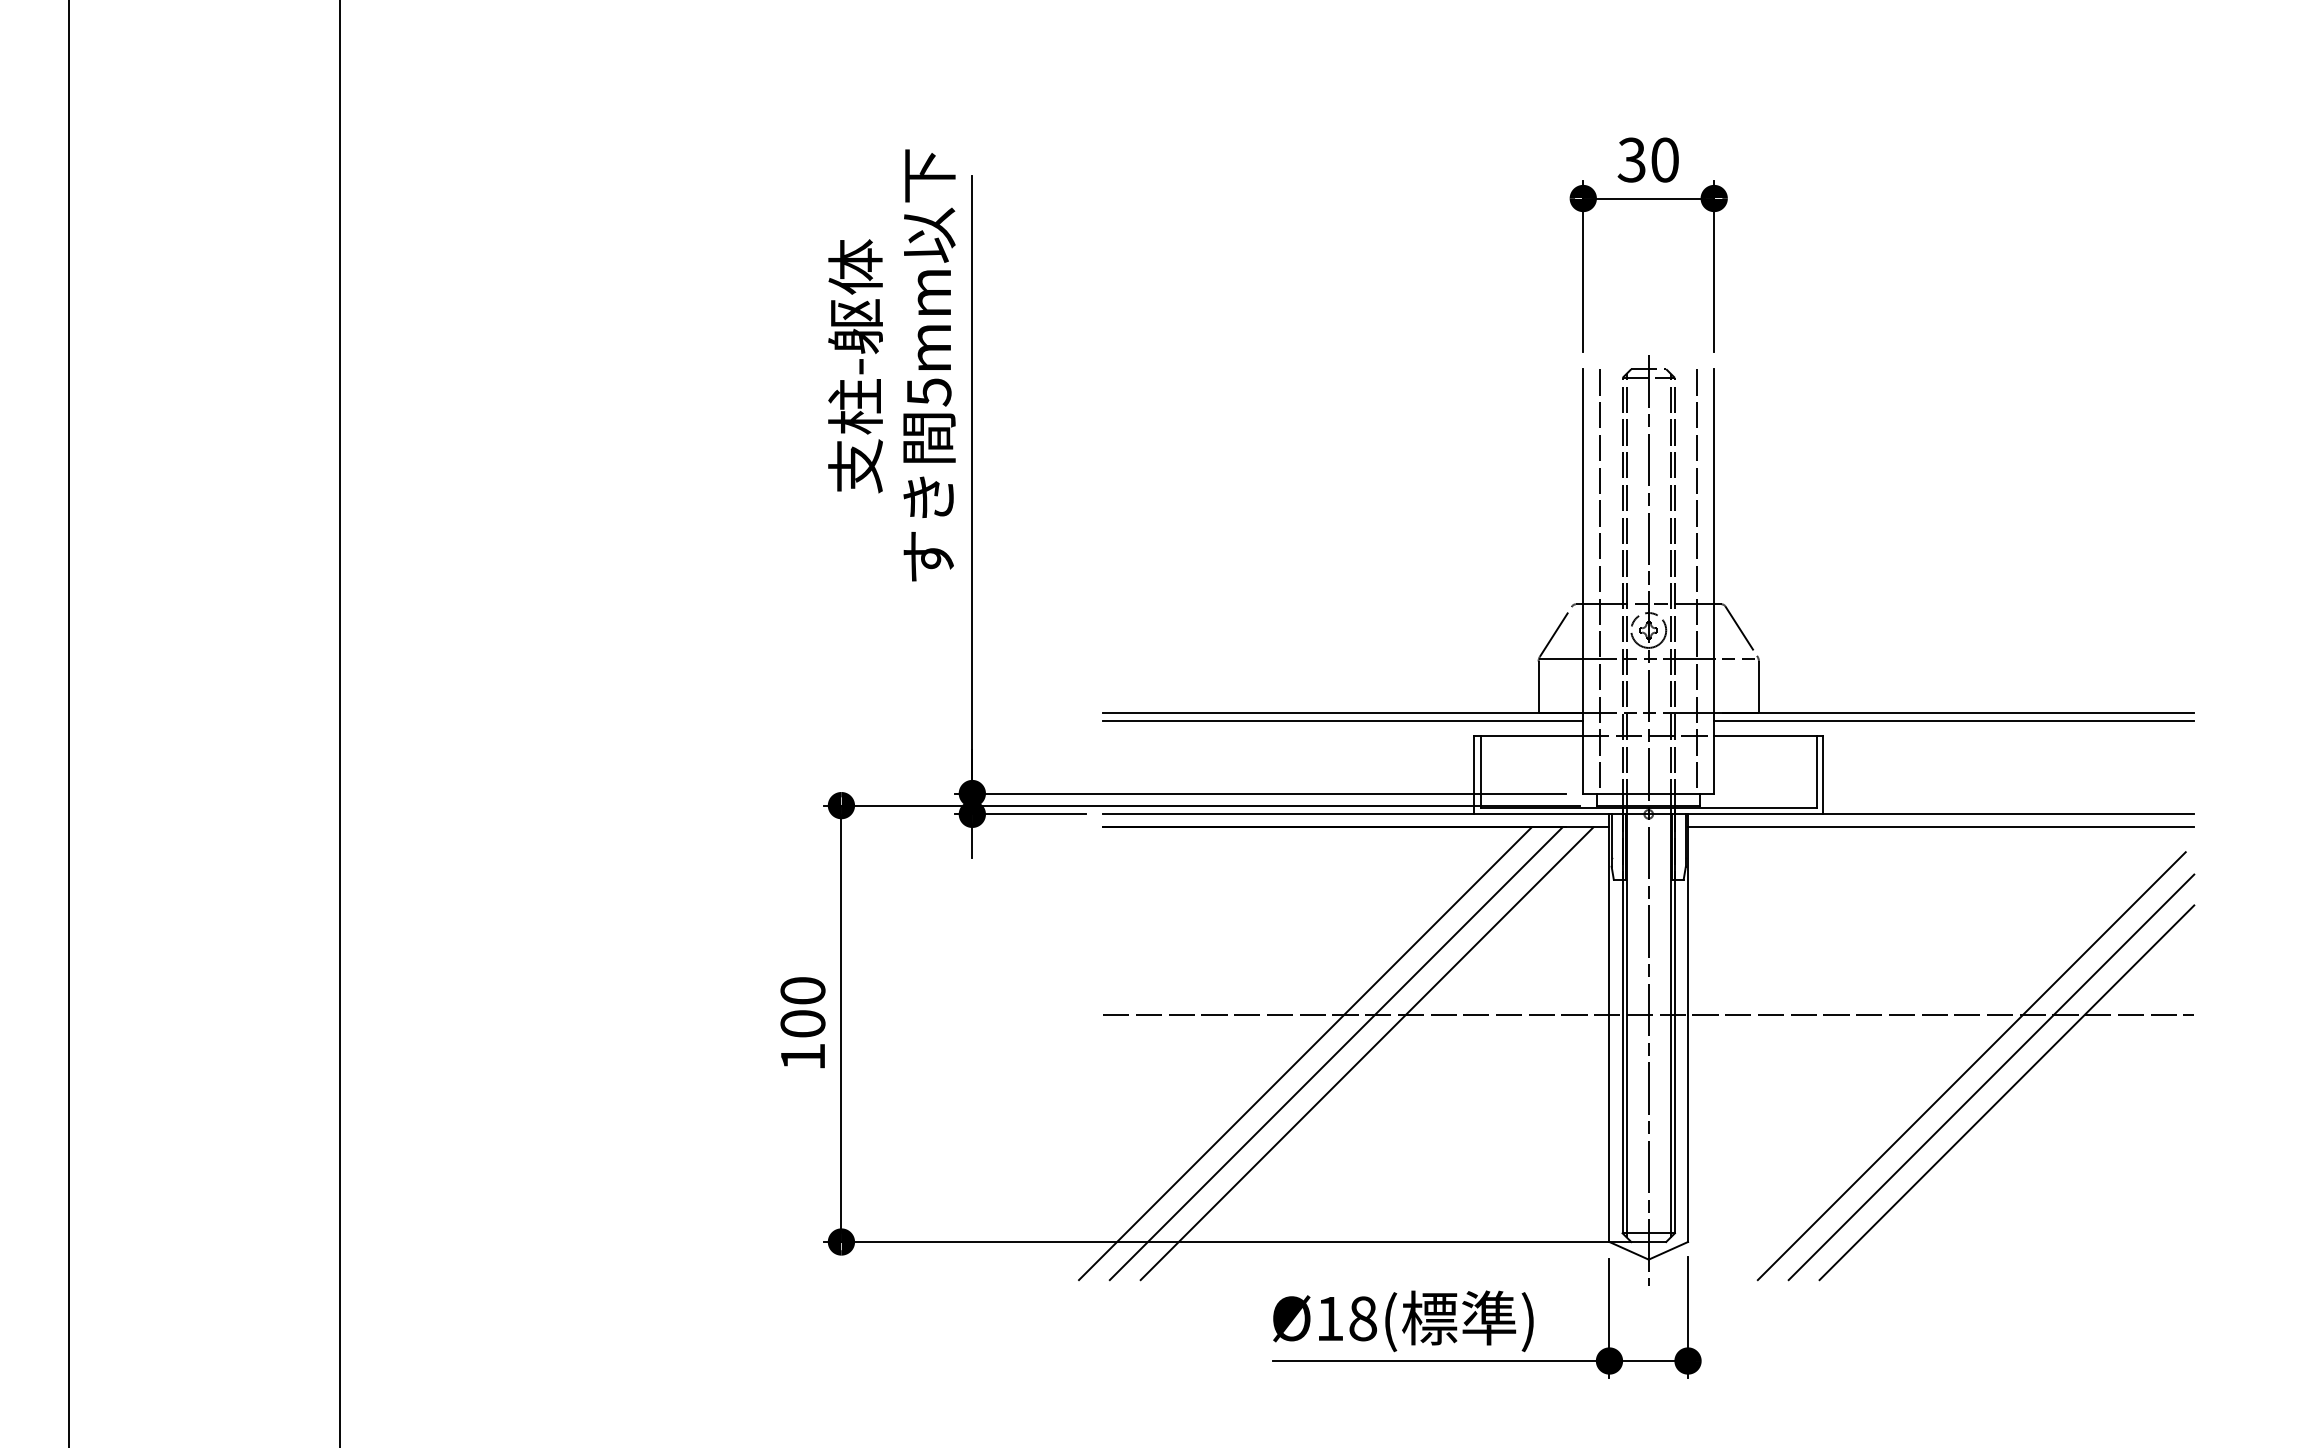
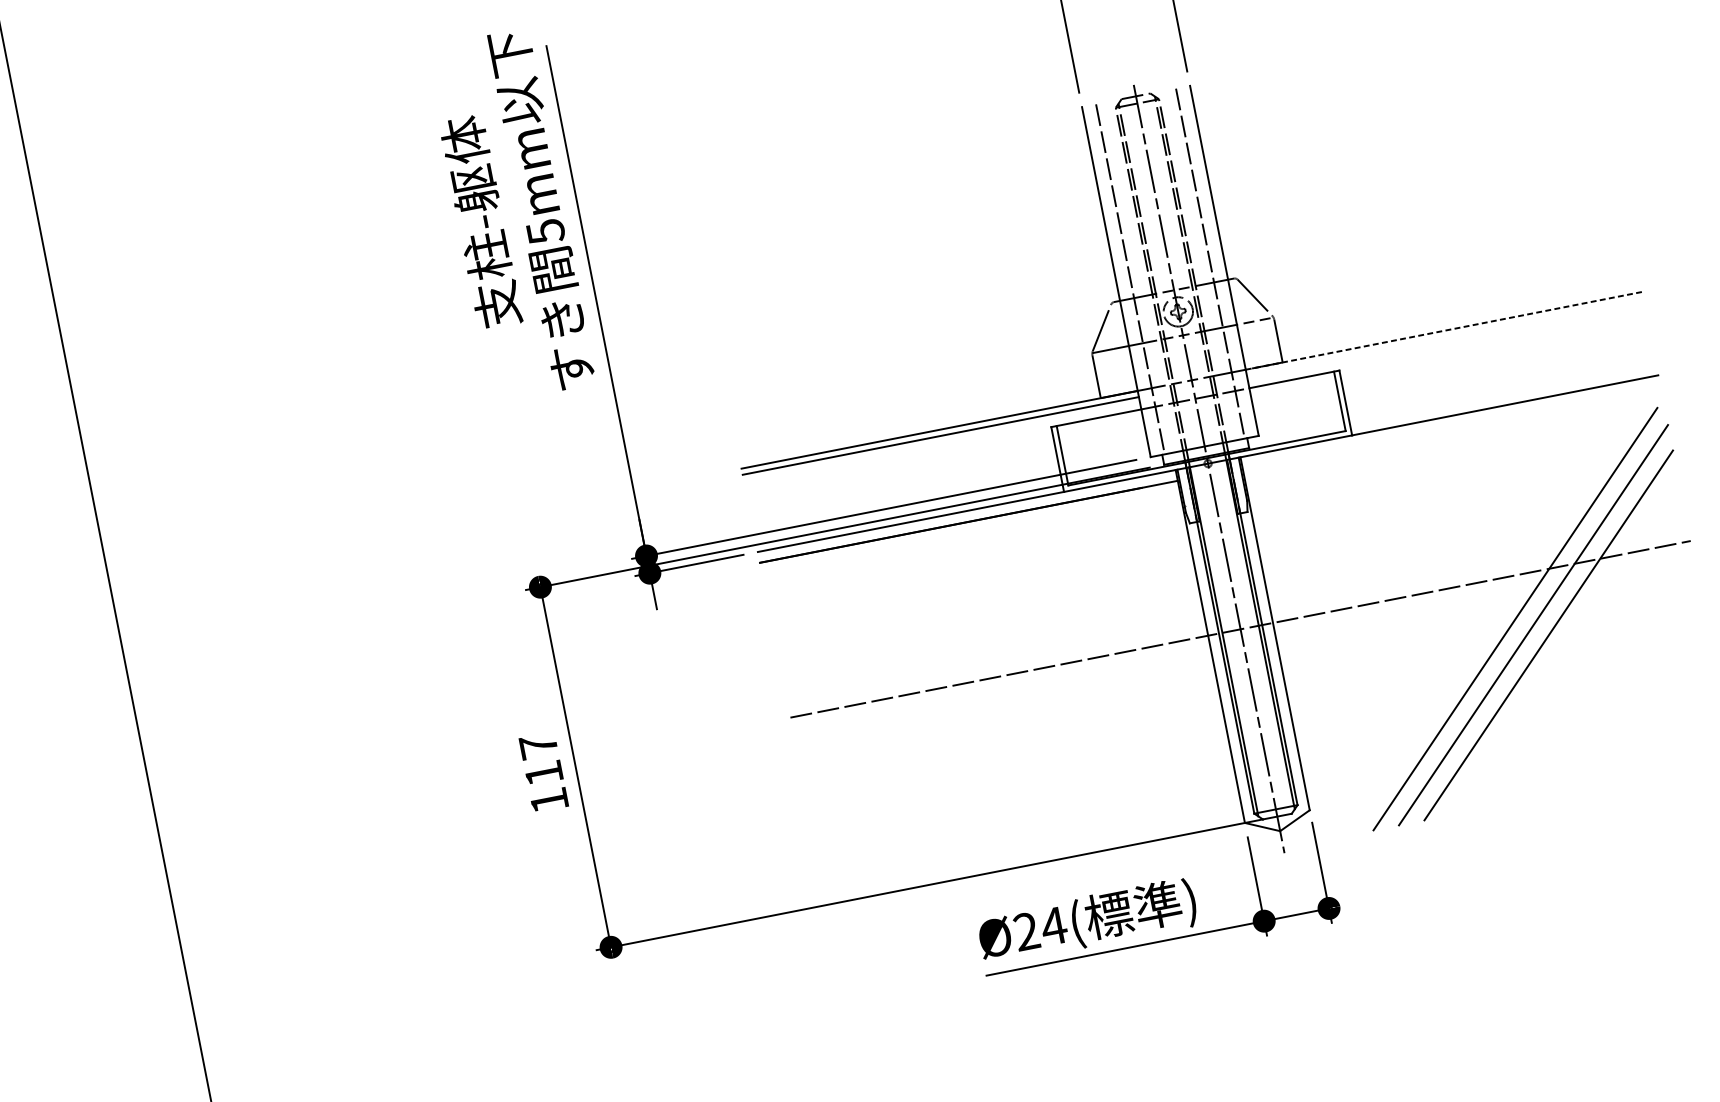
line: (1954, 713) -> (1444, 330), solid -> dashed
line: (1954, 720) -> (1445, 336), removed
line: (1941, 827) -> (1451, 427), removed
text: (802, 1007) -> (540, 760), 100 -> 117
line: (1305, 1053) -> (963, 716), removed
line: (1335, 1053) -> (988, 711), removed
line: (1366, 1053) -> (1013, 706), removed
text: (1346, 1318) -> (1040, 928), Ø18( -> Ø24(

